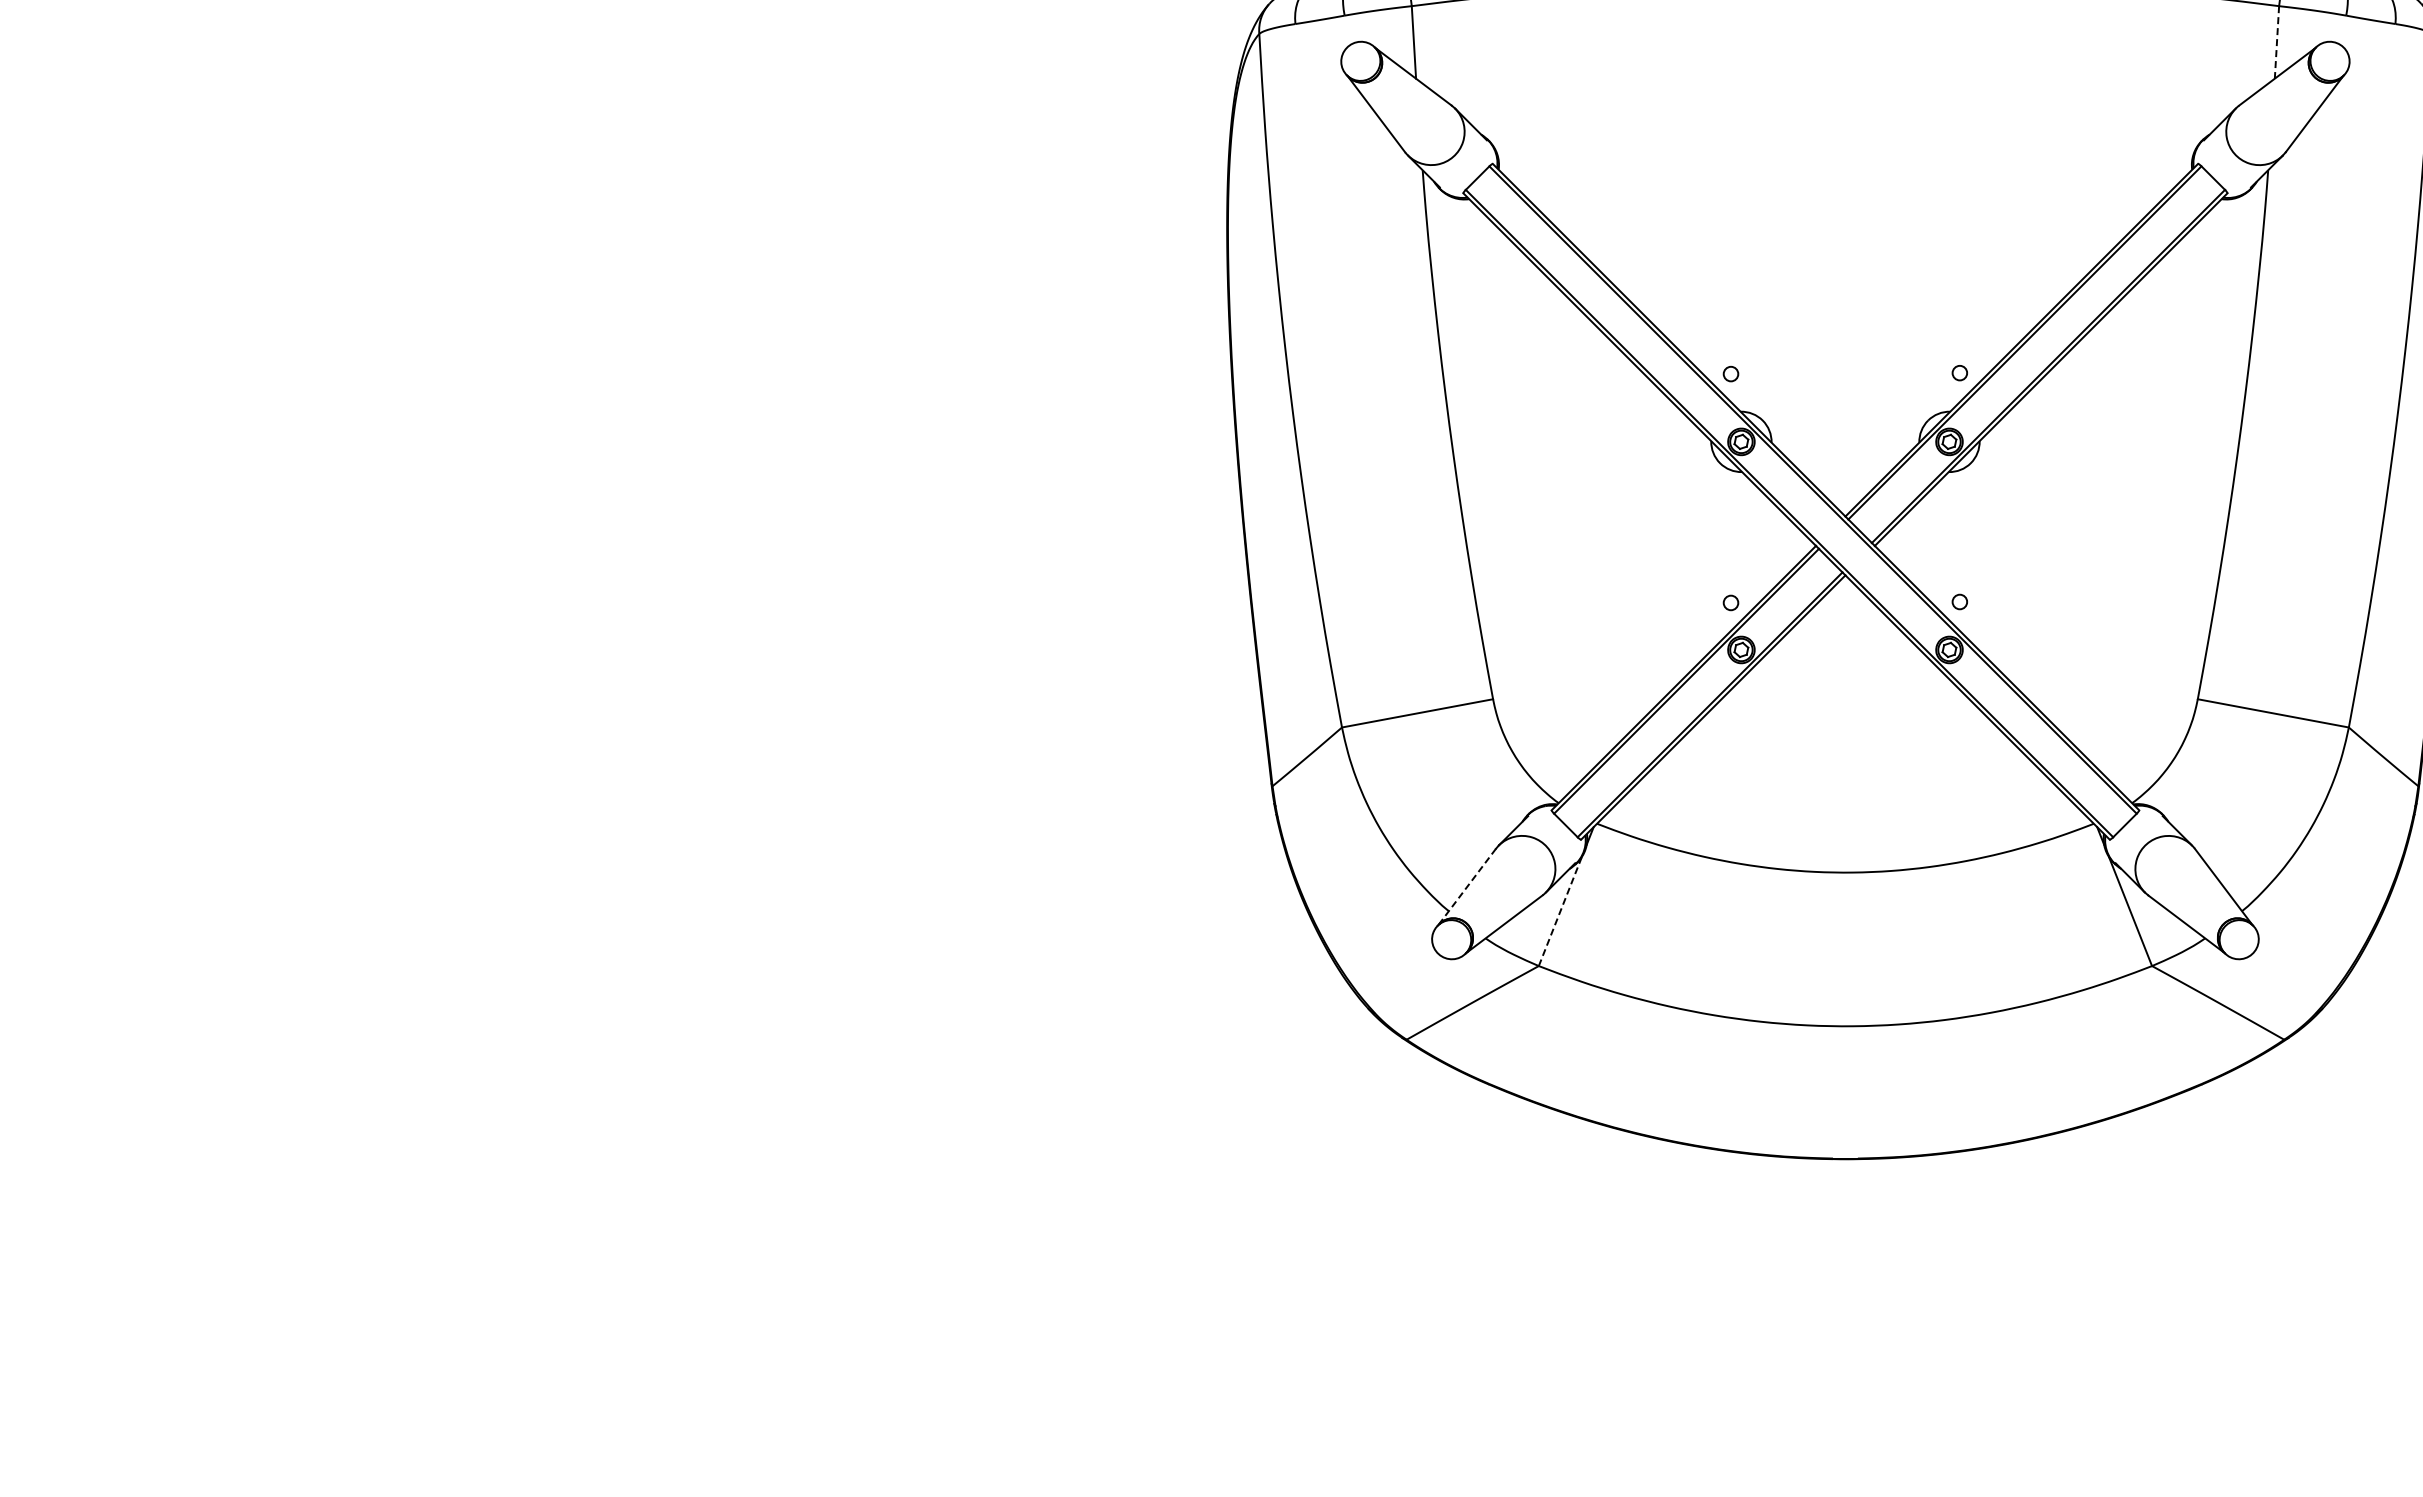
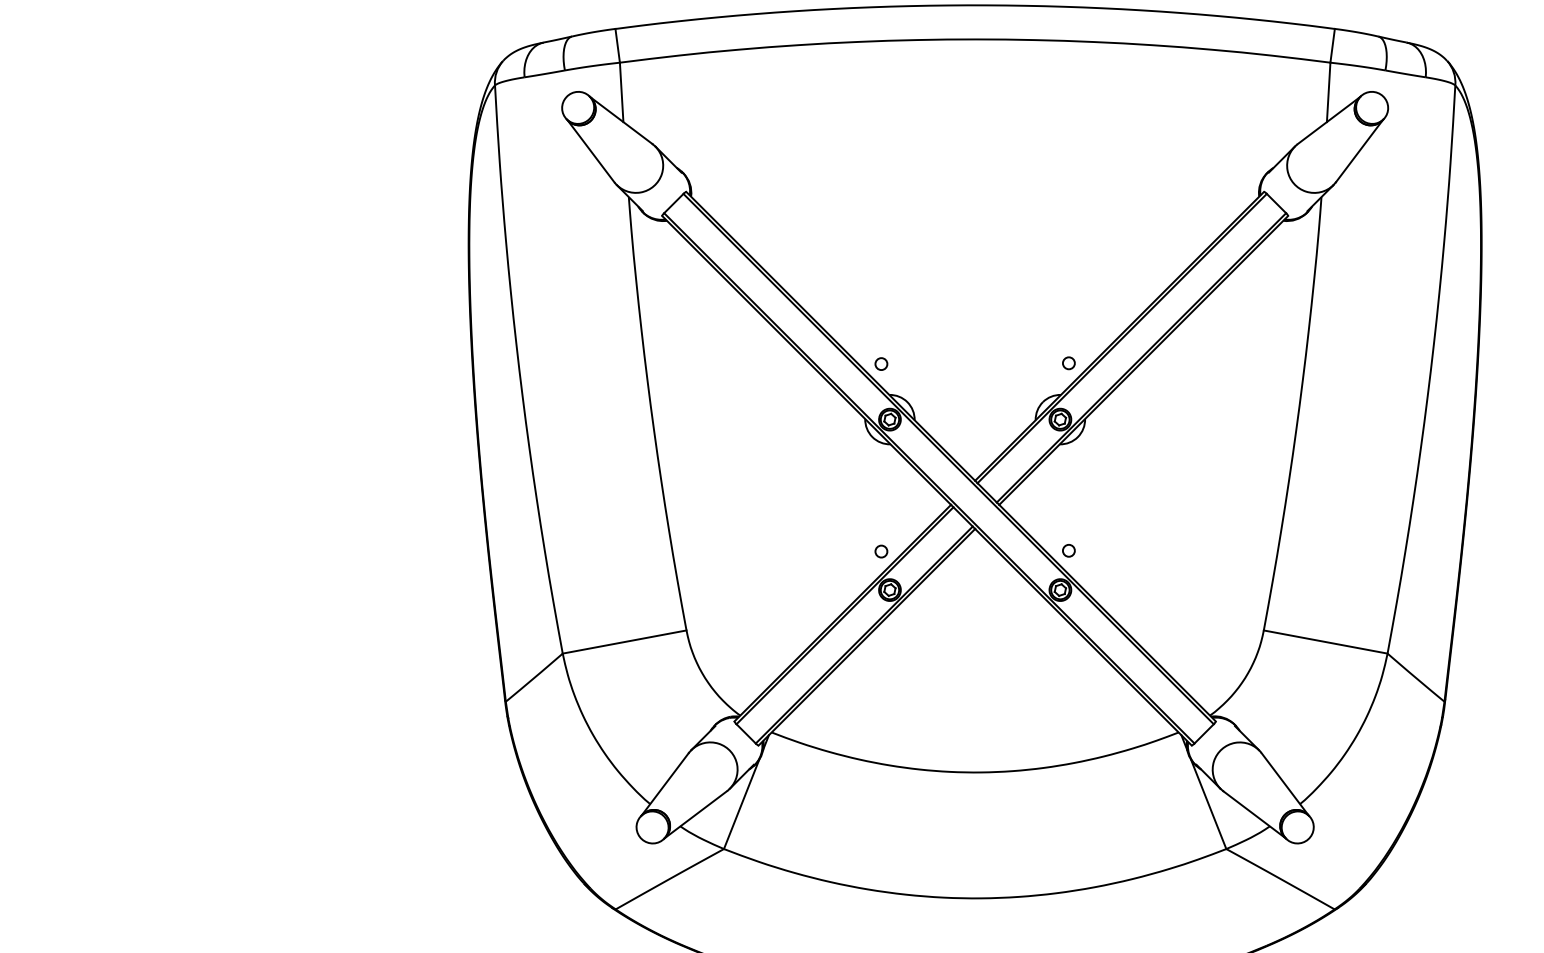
line: (2276, 42) -> (1328, 92), dashed -> solid
line: (1467, 886) -> (665, 783), dashed -> solid
line: (1560, 911) -> (741, 804), dashed -> solid

